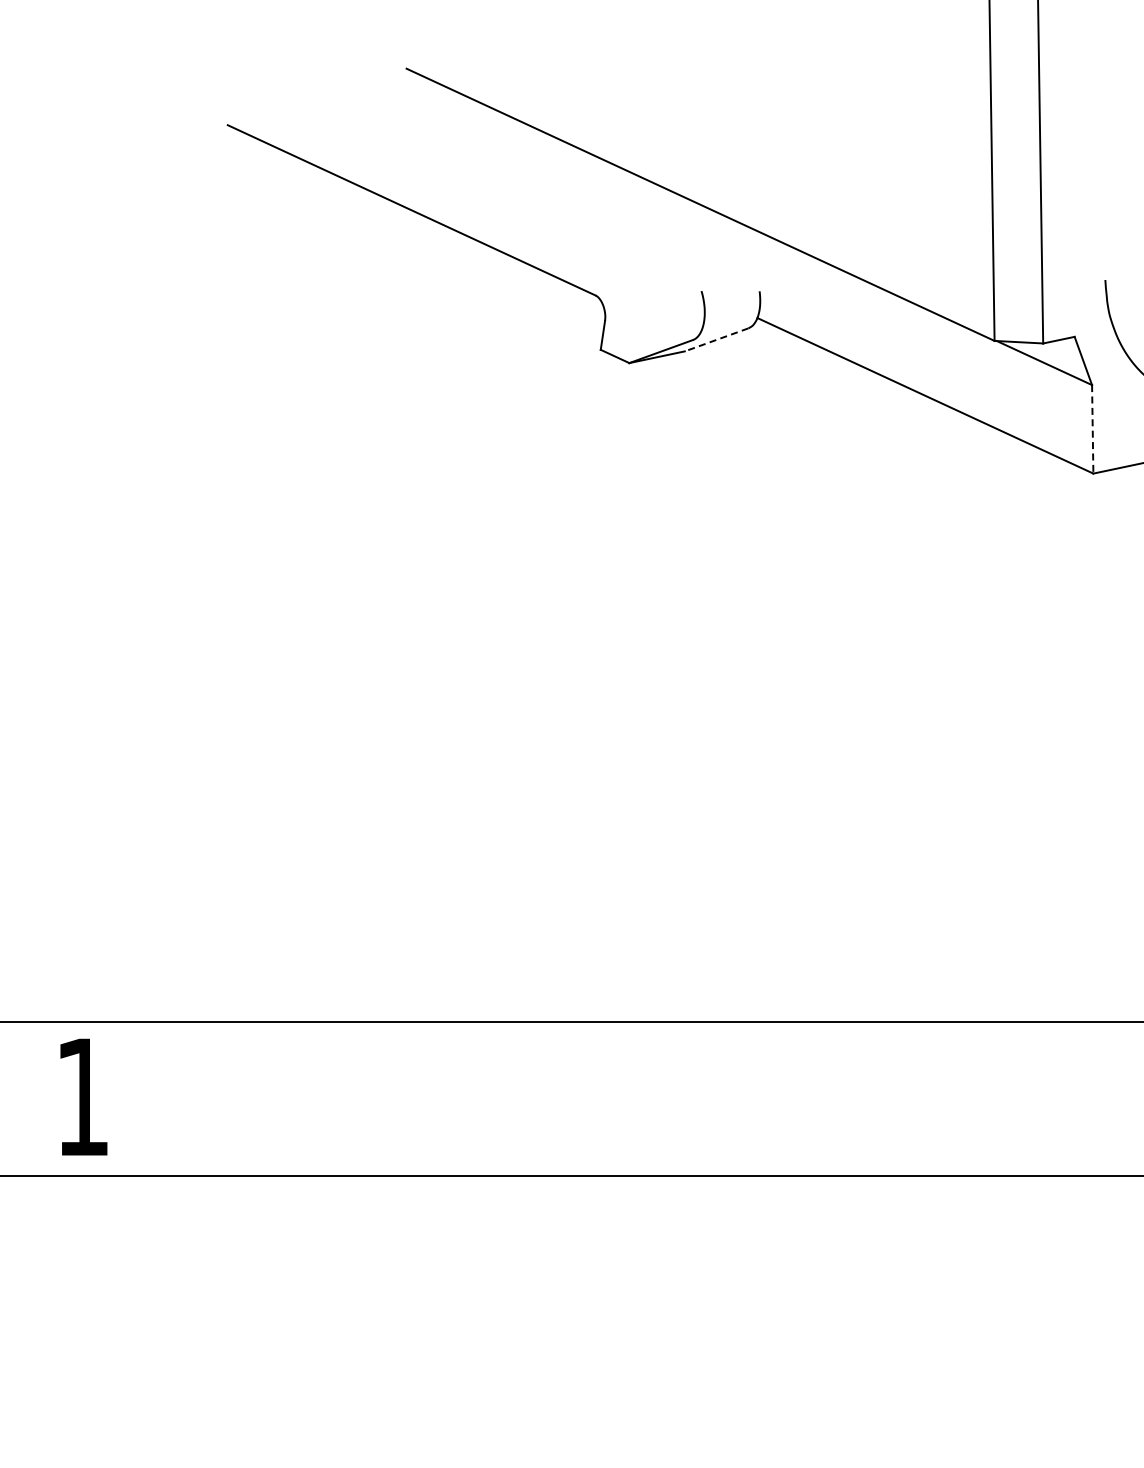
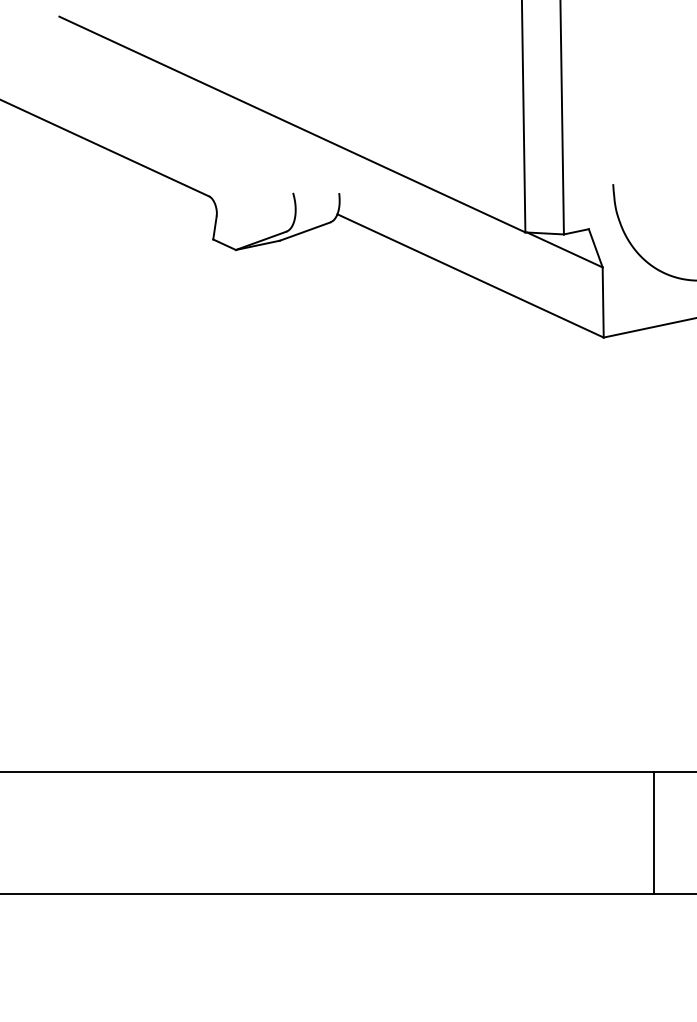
line: (716, 339) -> (304, 231), dashed -> solid
line: (1092, 429) -> (603, 302), dashed -> solid

